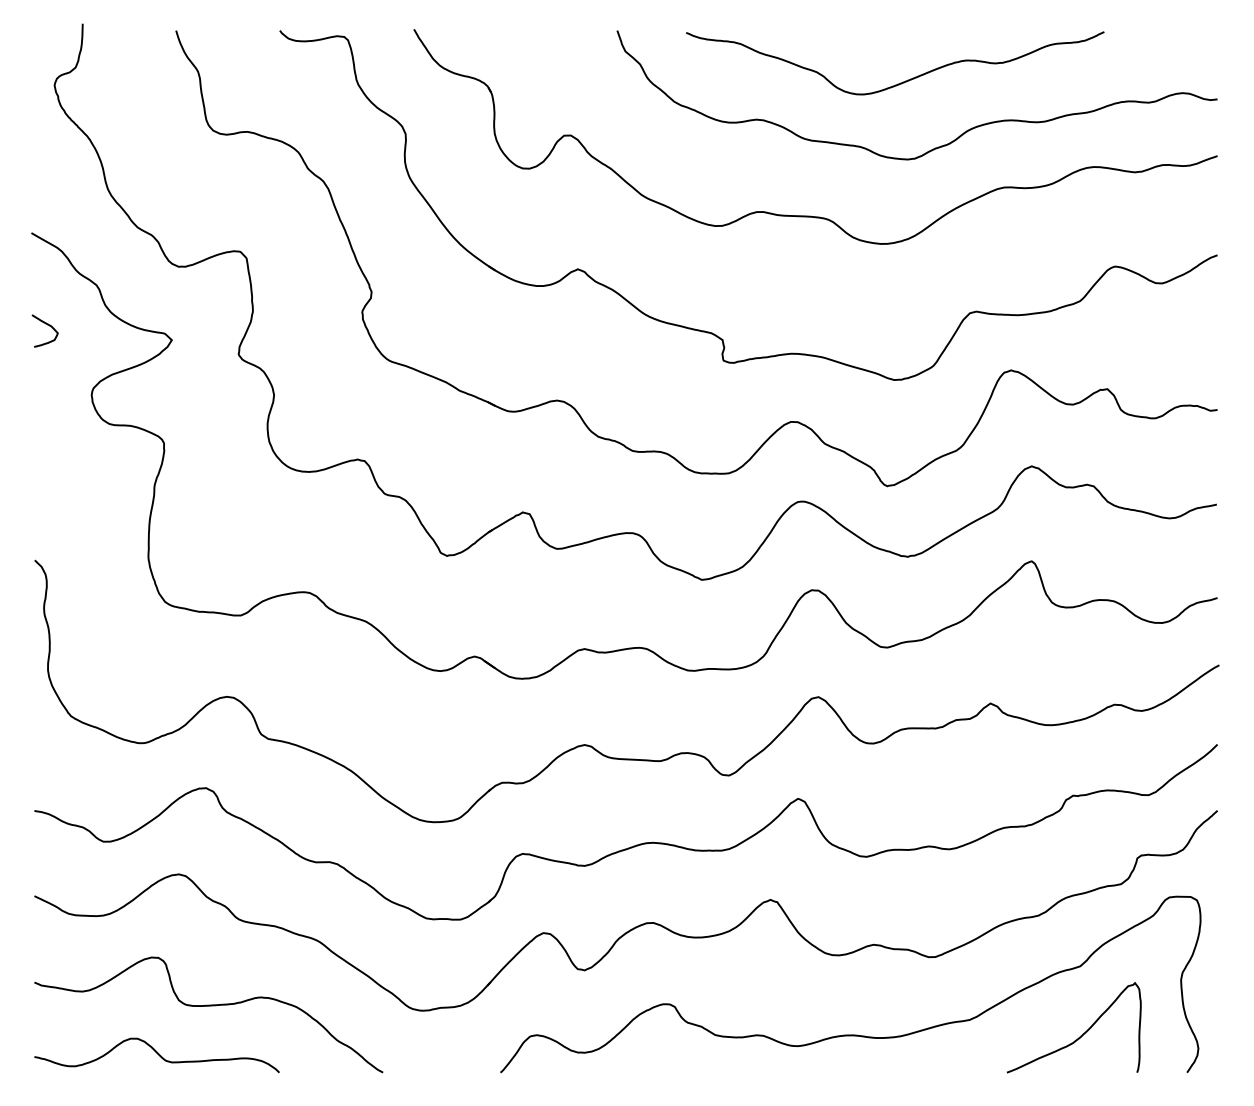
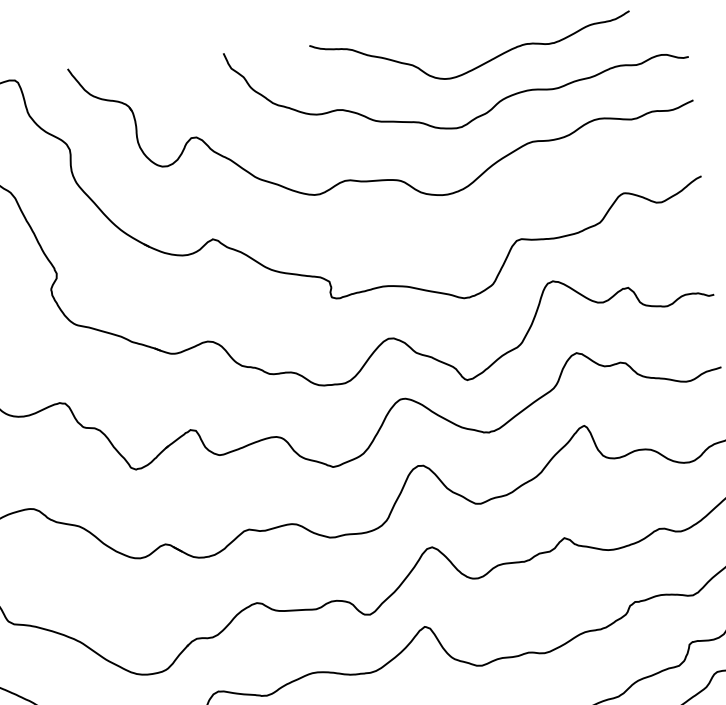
curve: (900, 82) -> (477, 66), moved

